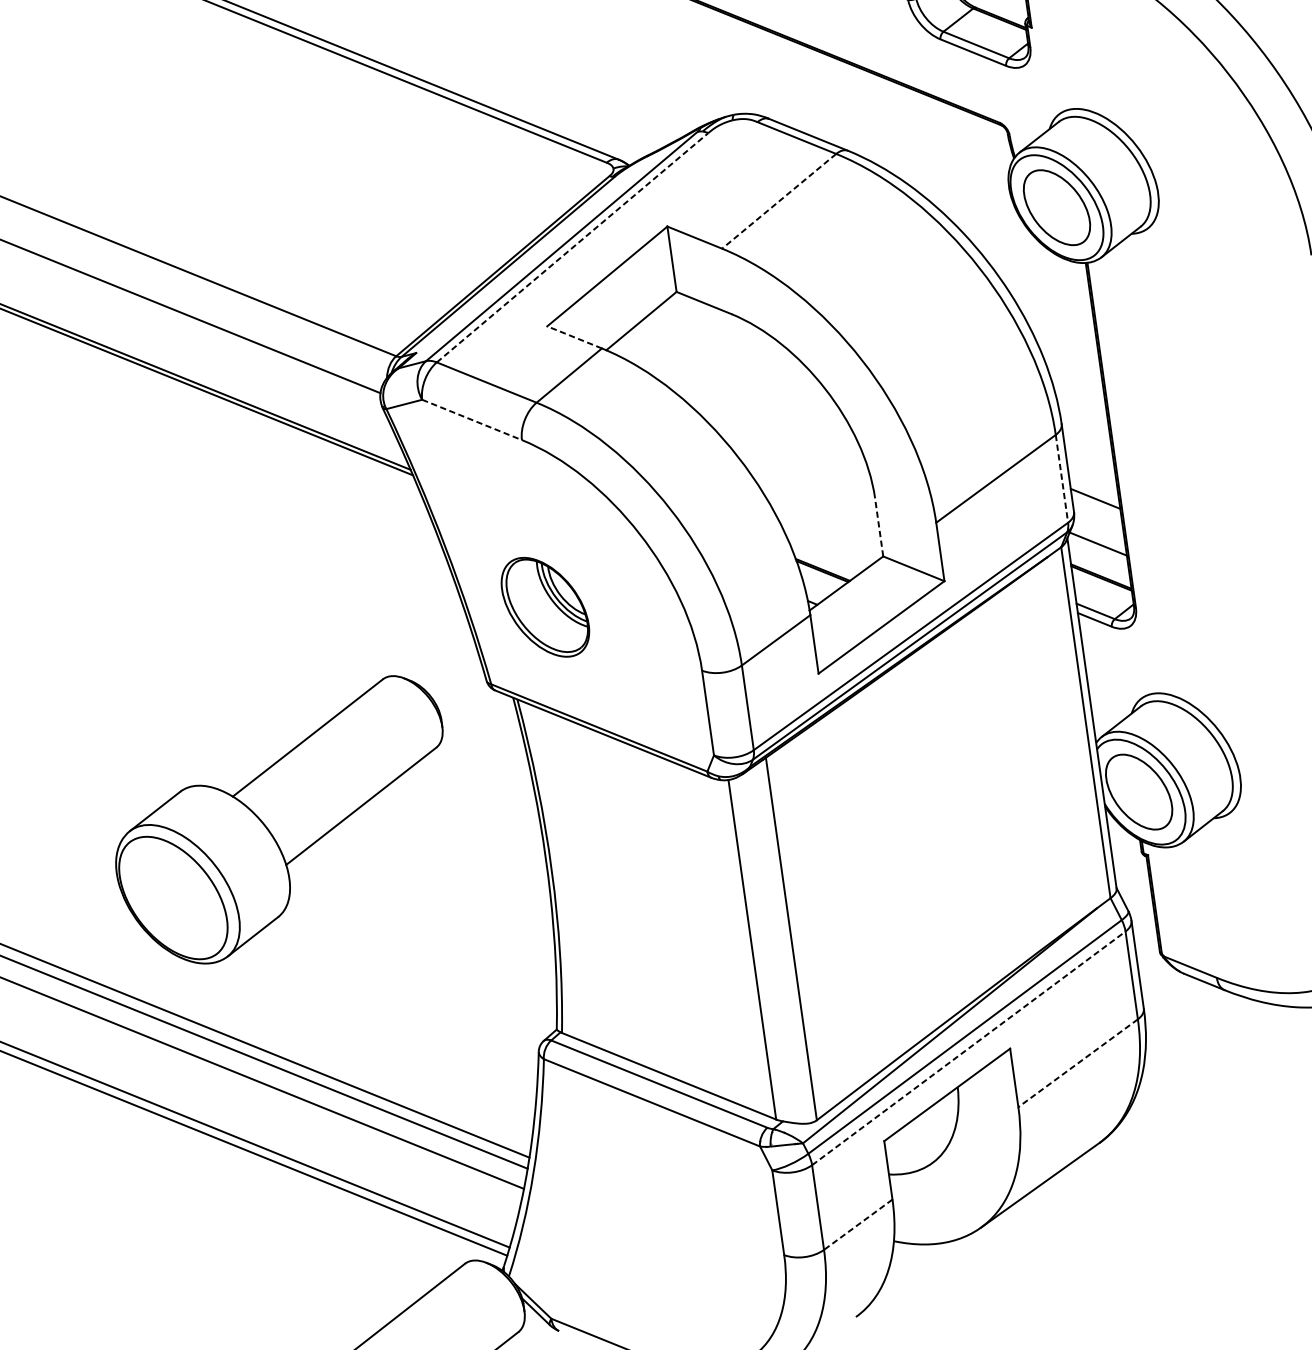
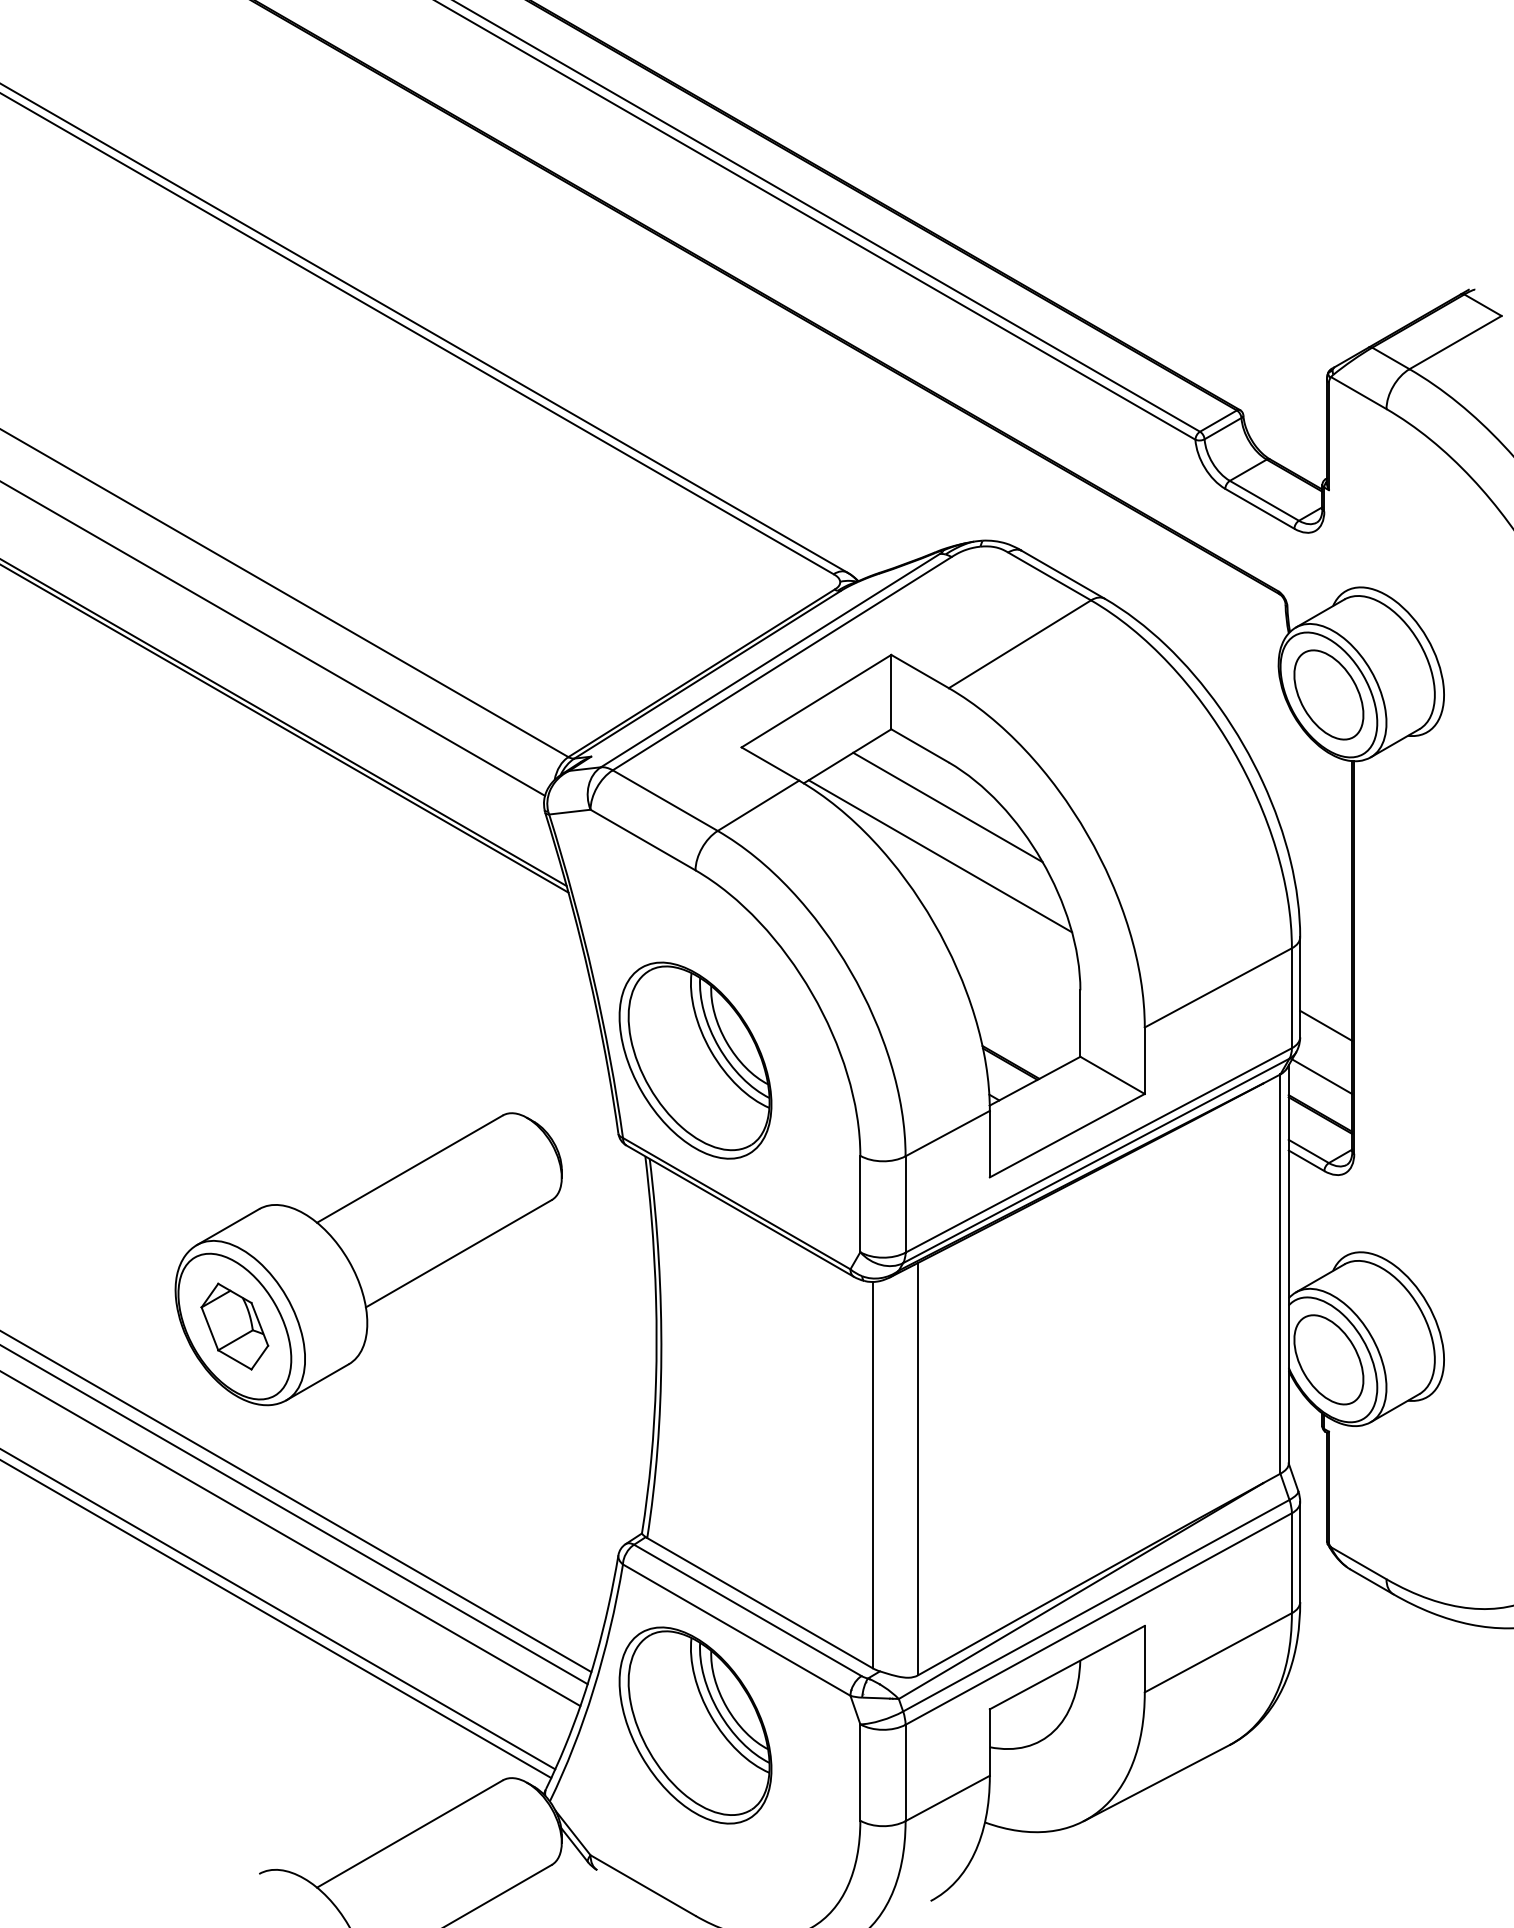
line: (778, 201) -> (1019, 644), dashed -> solid
line: (572, 247) -> (782, 663), dashed -> solid
line: (573, 337) -> (769, 763), dashed -> solid
line: (735, 353) -> (947, 807), added
line: (735, 397) -> (940, 856), added
line: (472, 420) -> (643, 840), dashed -> solid
line: (1061, 479) -> (1291, 998), dashed -> solid
line: (879, 527) -> (1080, 1023), dashed -> solid
part: (545, 607) -> (695, 1060), size x1.67
part: (173, 897) -> (234, 1326), added
line: (969, 1047) -> (1099, 1618), dashed -> solid
line: (1078, 1062) -> (1218, 1652), dashed -> solid
part: (627, 1191) -> (695, 1725), added
line: (858, 1224) -> (947, 1798), dashed -> solid

